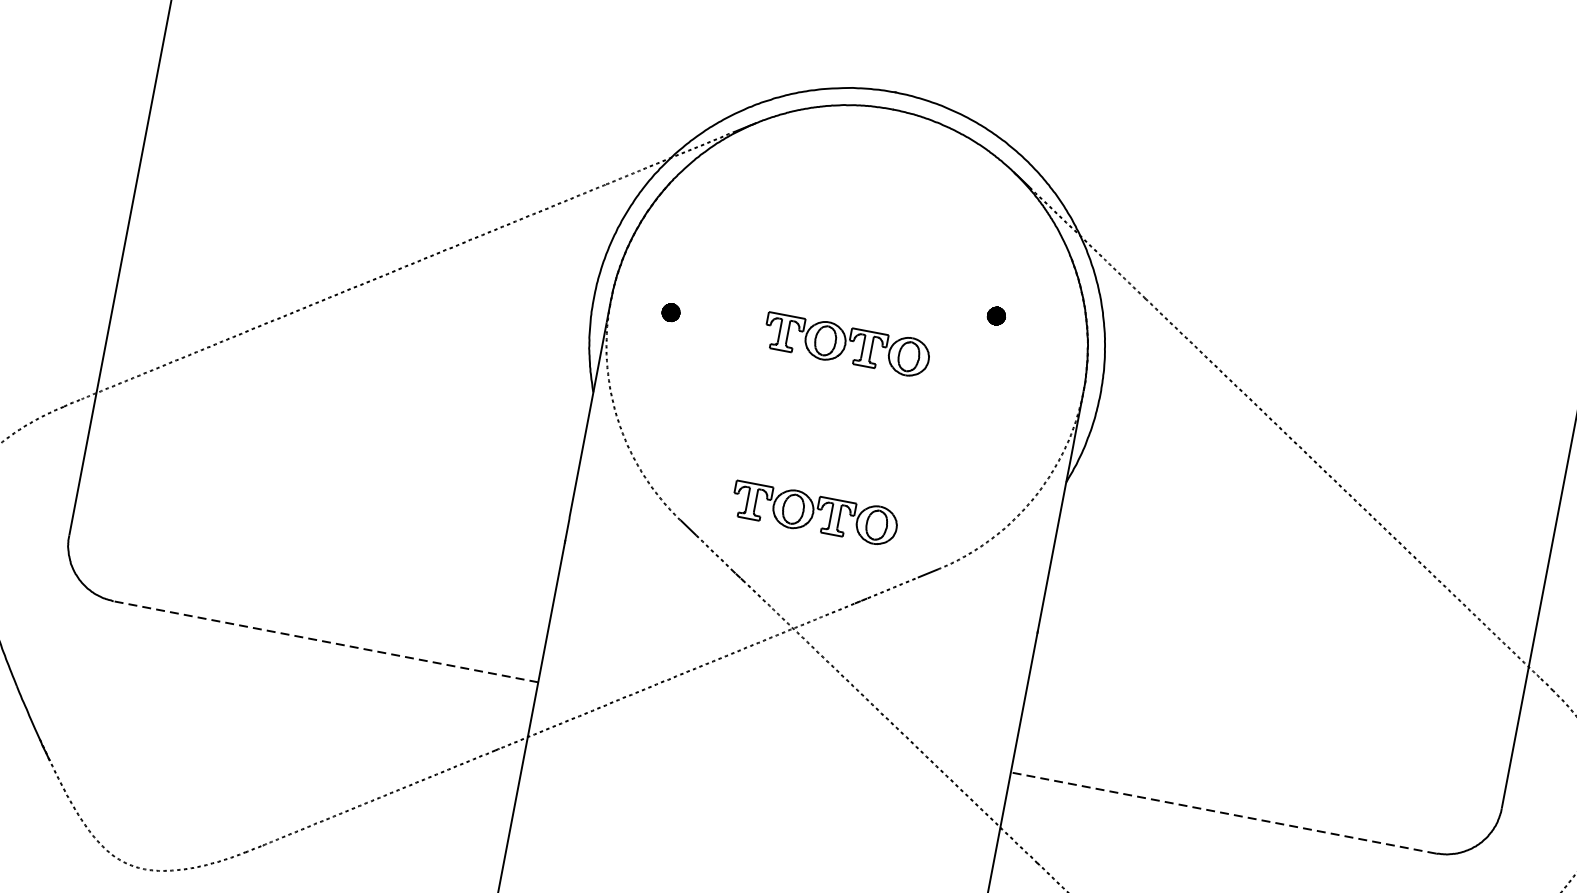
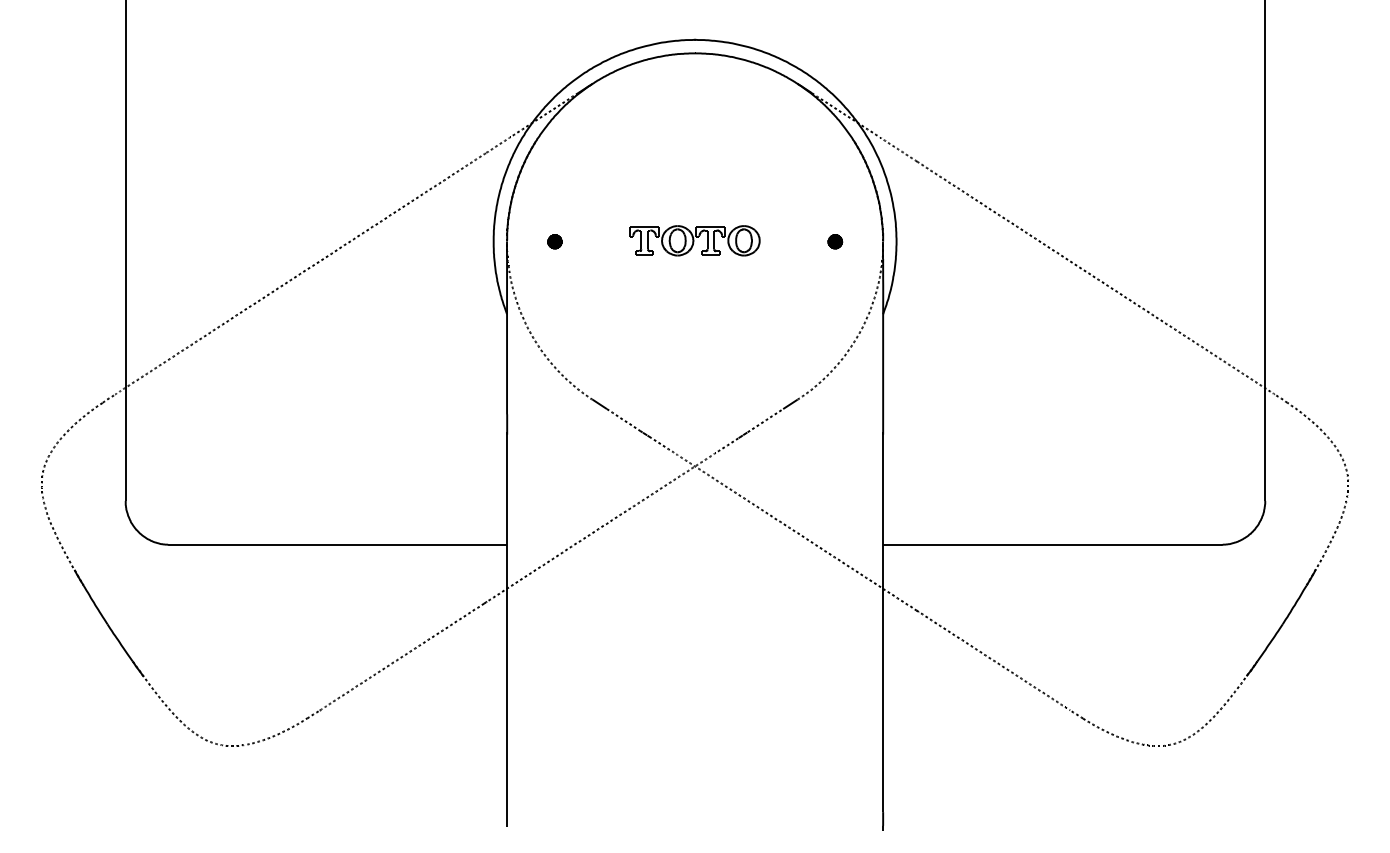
part: (996, 315) -> (835, 241), moved
part: (814, 512) -> (694, 374), removed
line: (326, 641) -> (338, 544), dashed -> solid
line: (1222, 812) -> (1051, 544), dashed -> solid

